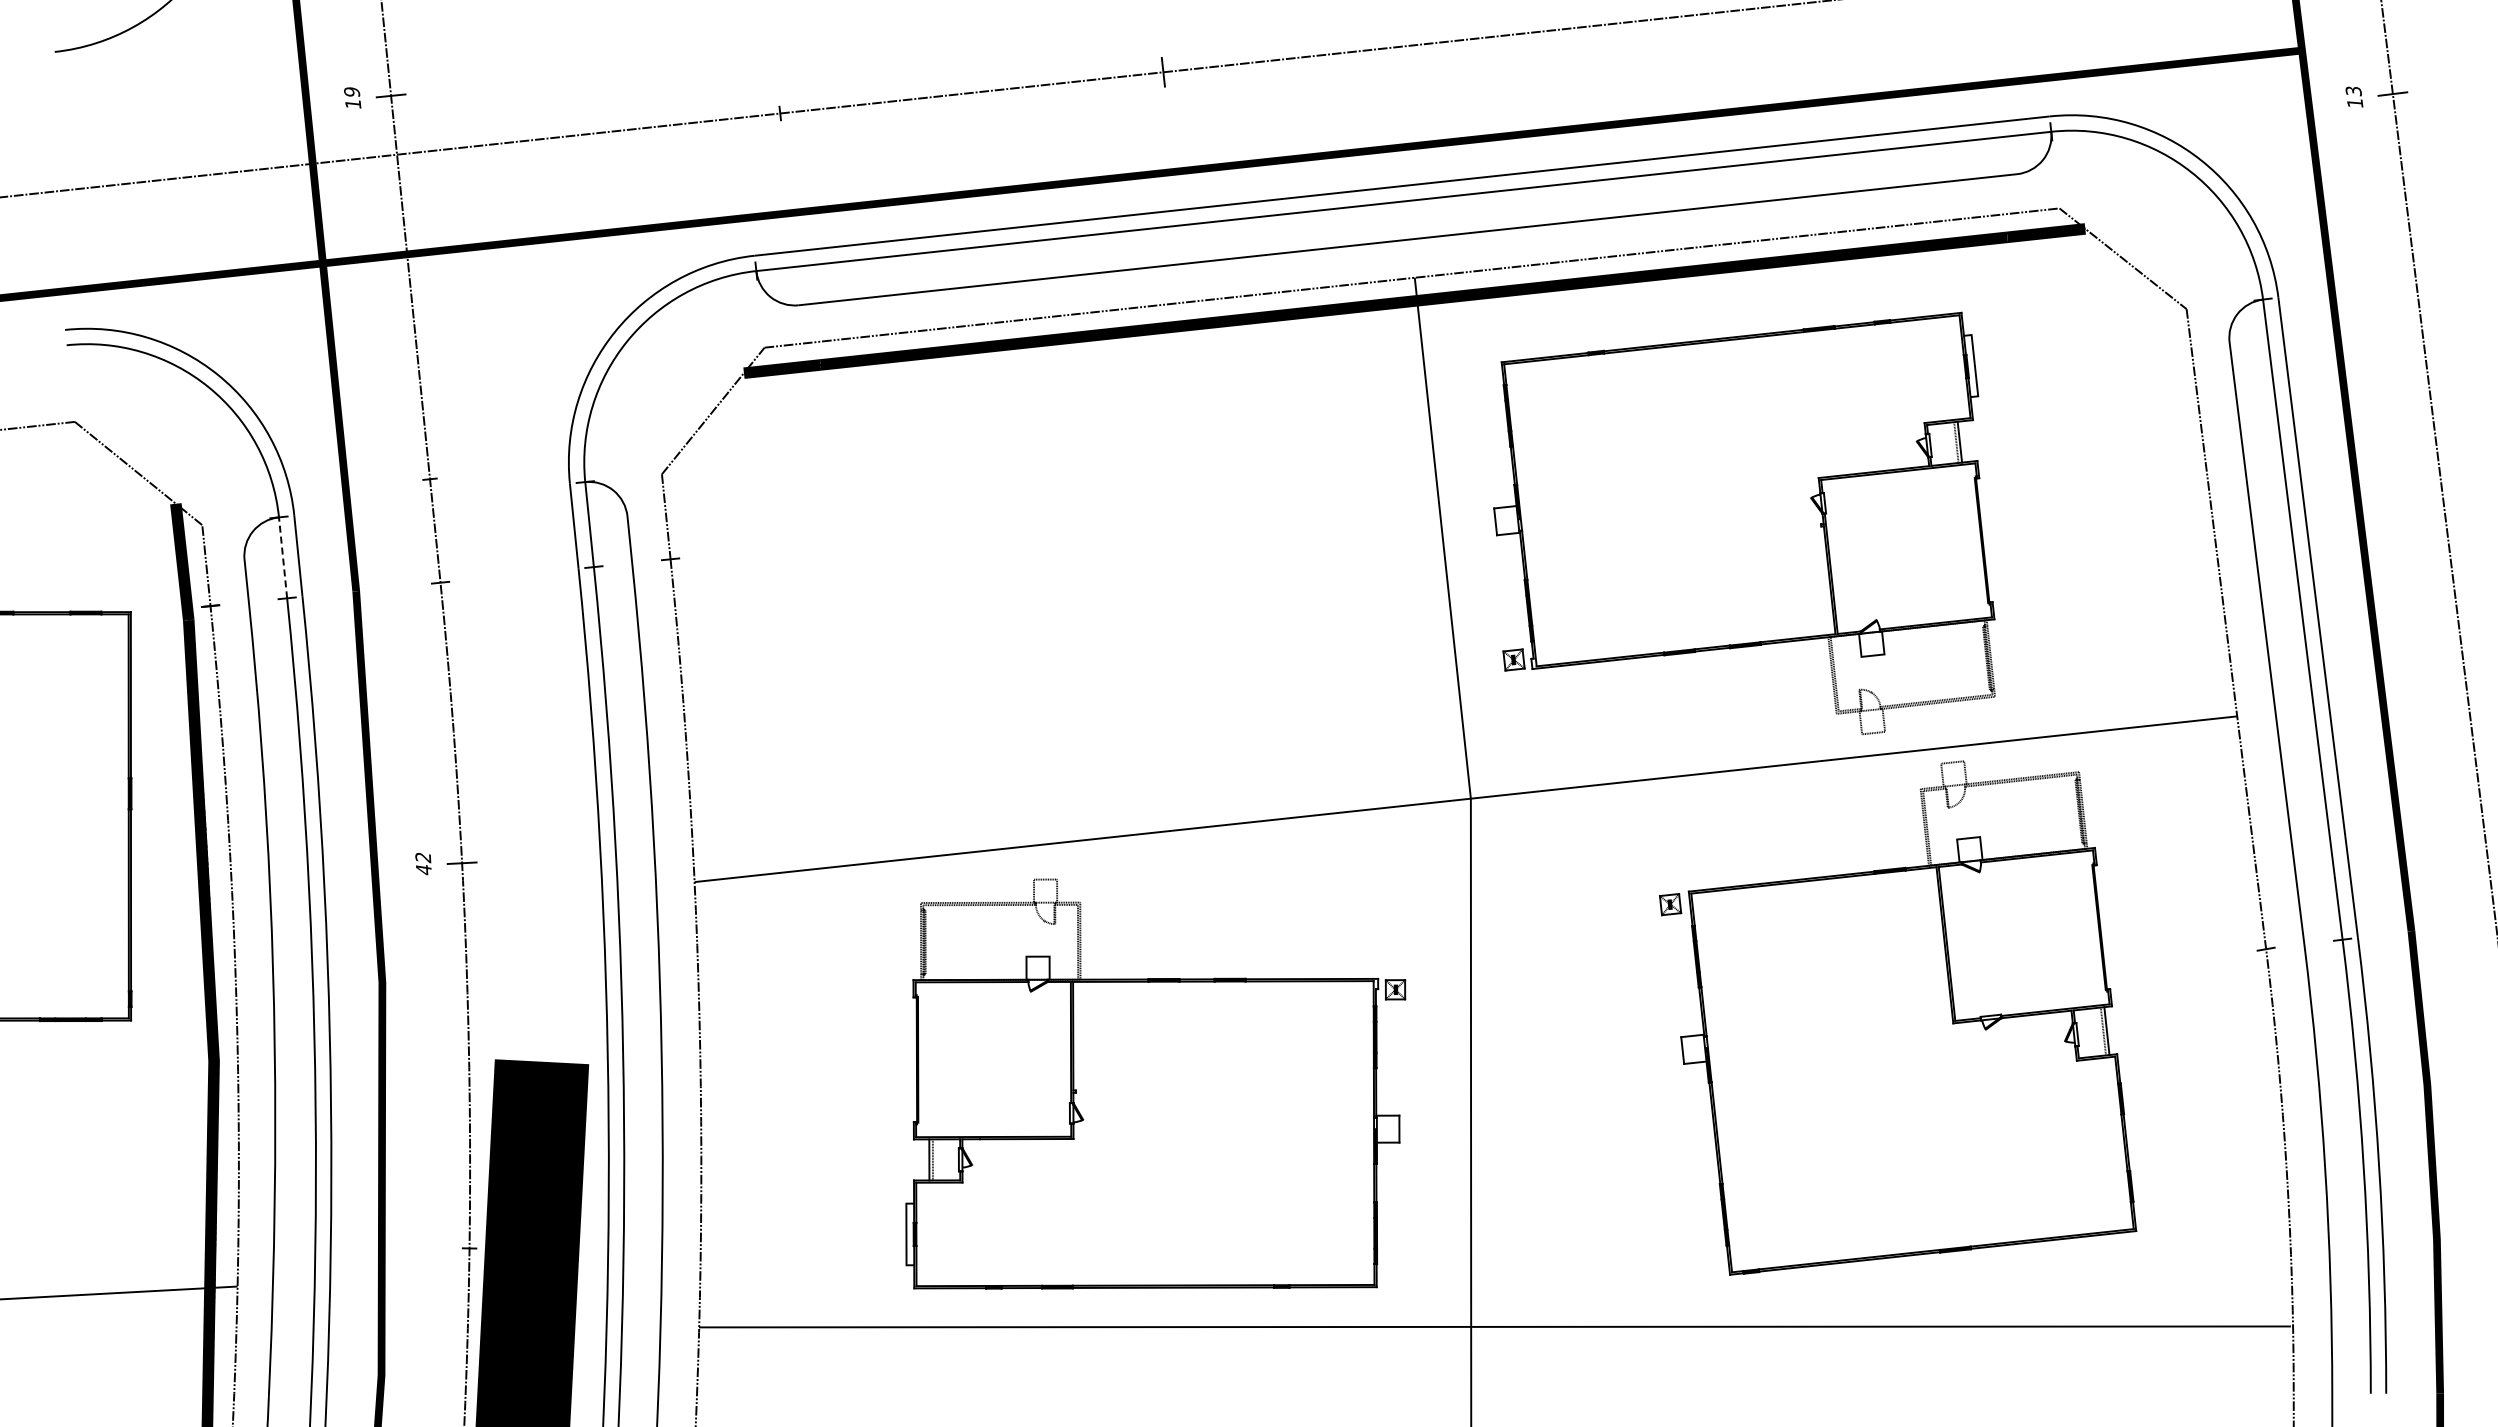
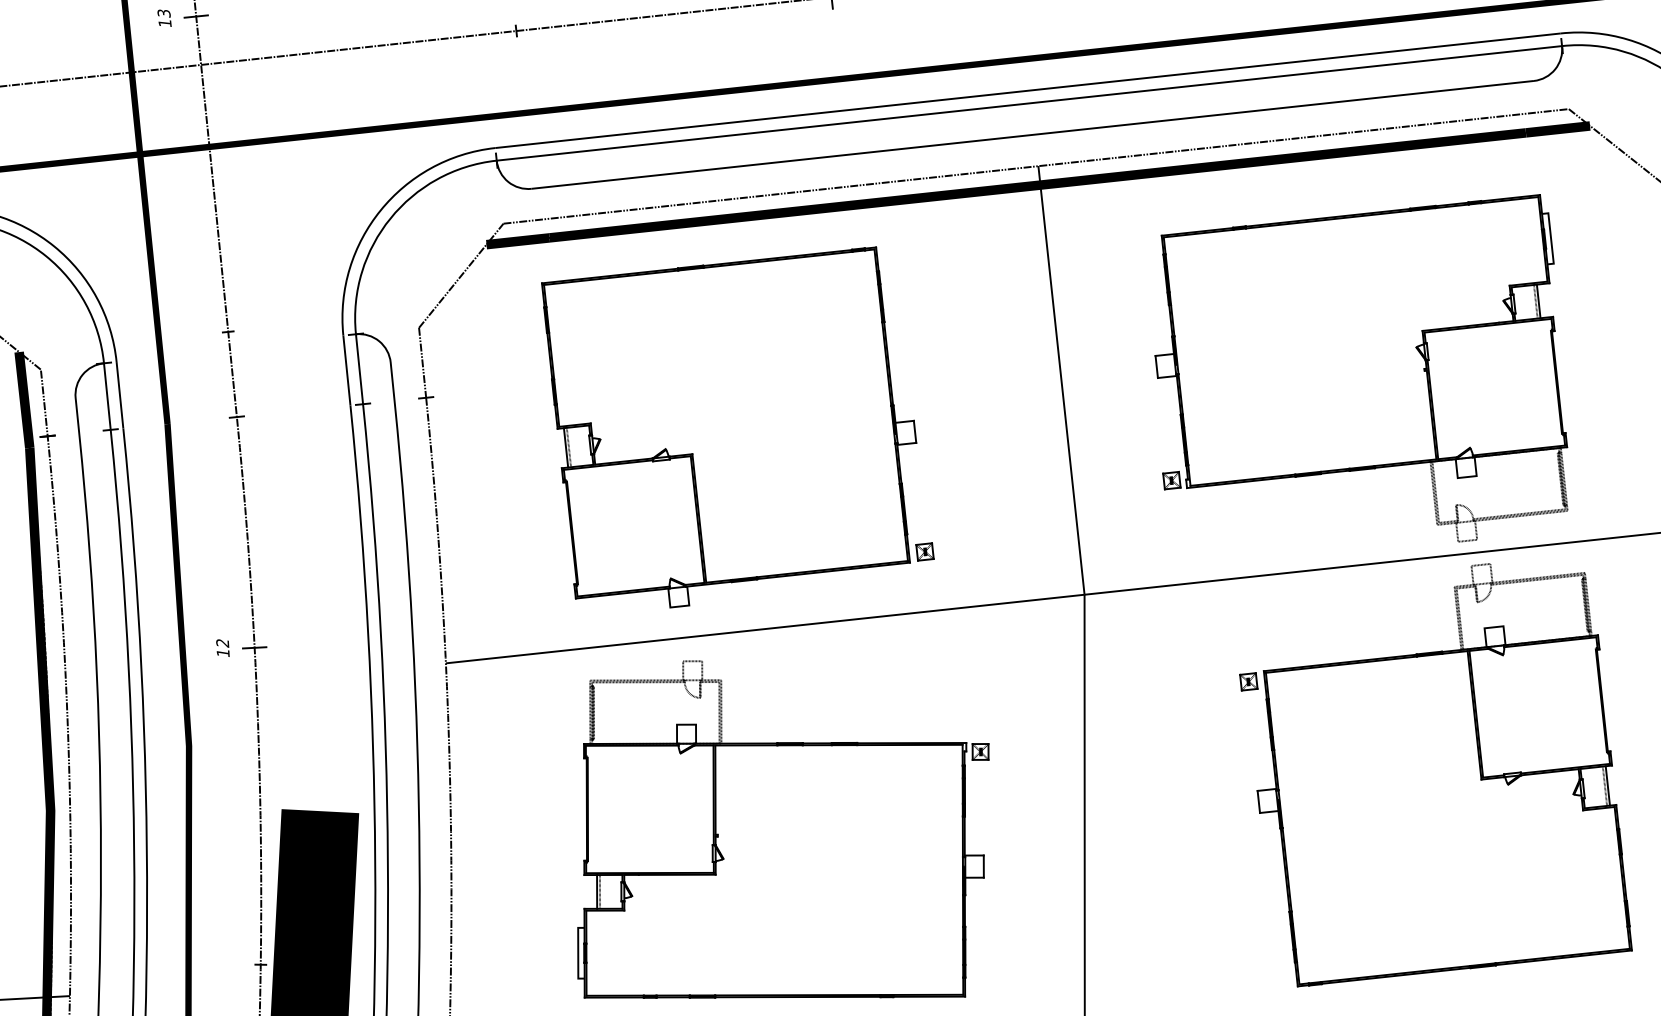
text: (351, 92) -> (163, 13), 19 -> 13
part: (1744, 522) -> (1361, 367), moved
line: (283, 557) -> (107, 396), dashed -> solid
part: (1049, 595) -> (737, 427), added
text: (423, 870) -> (222, 653), 42 -> 12
part: (1155, 1083) -> (783, 829), moved

